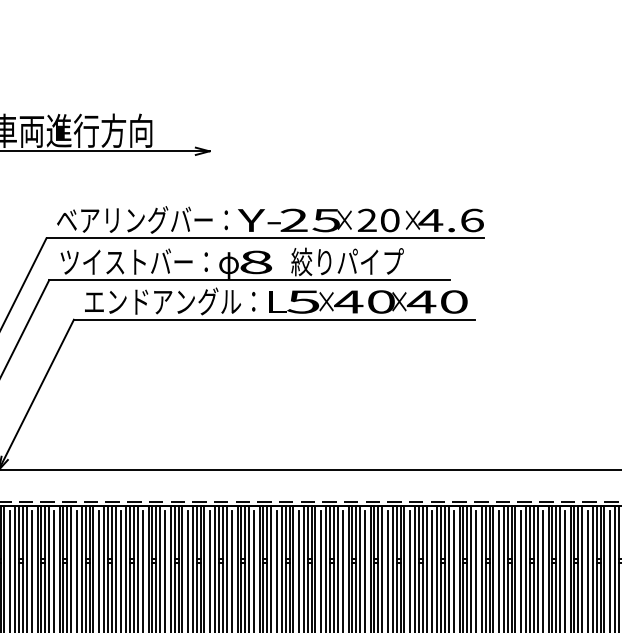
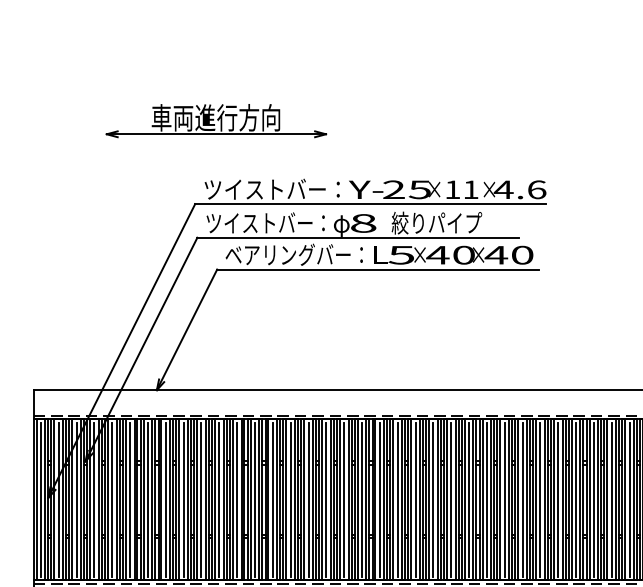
text: (141, 220) -> (271, 189), ベアリングバー： -> ツイストバー：
text: (378, 220) -> (461, 189), 20 -> 11
text: (162, 301) -> (288, 254), エンドアングル： -> ベアリングバー：

